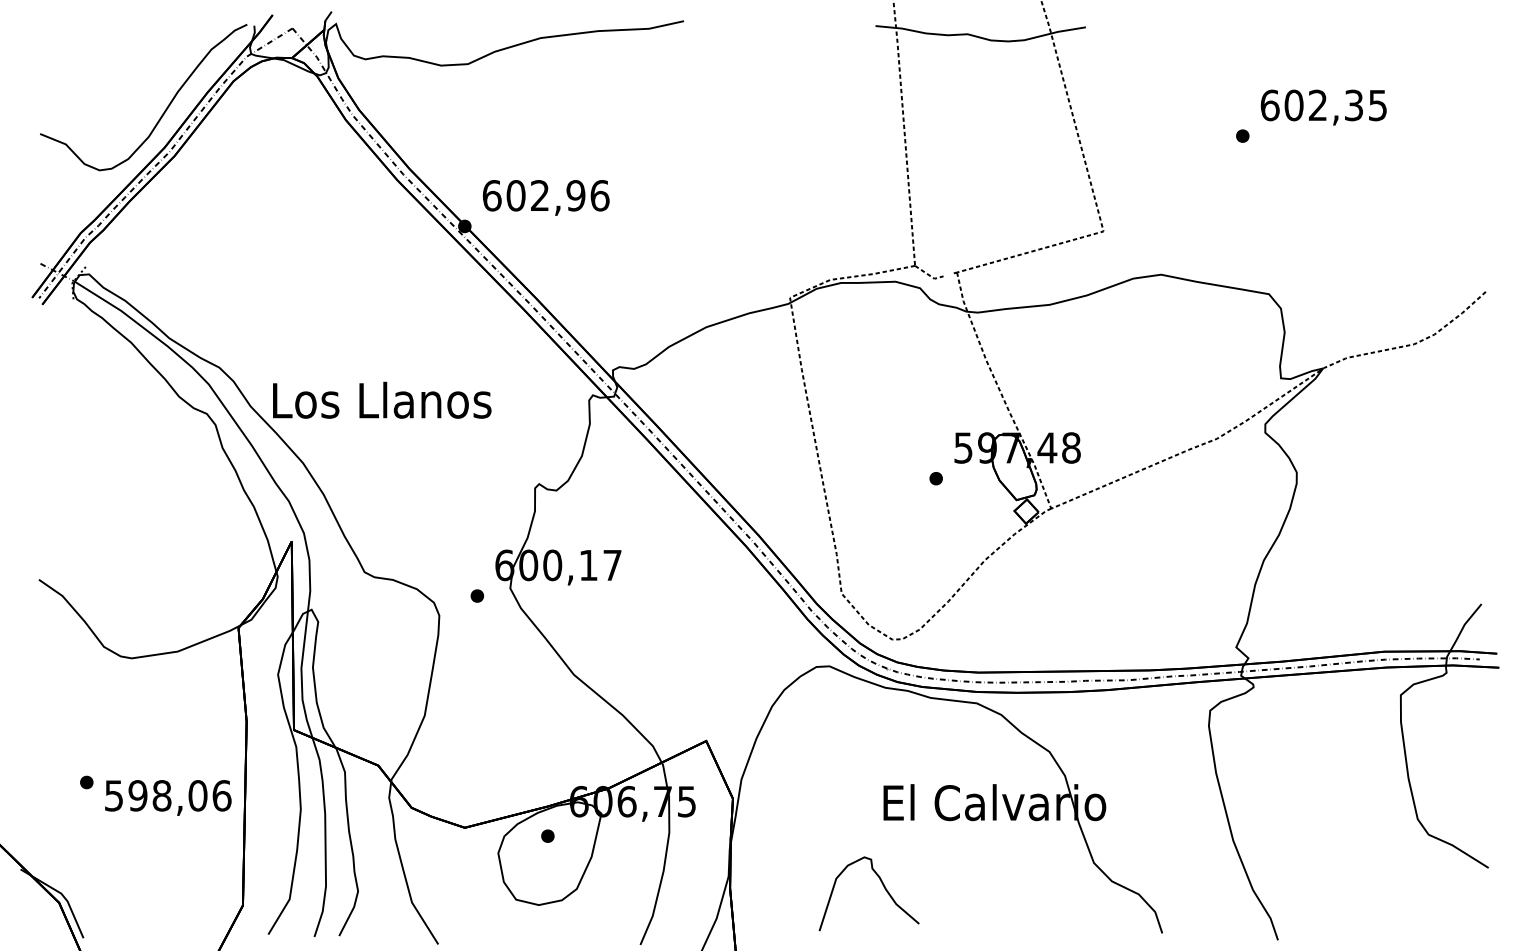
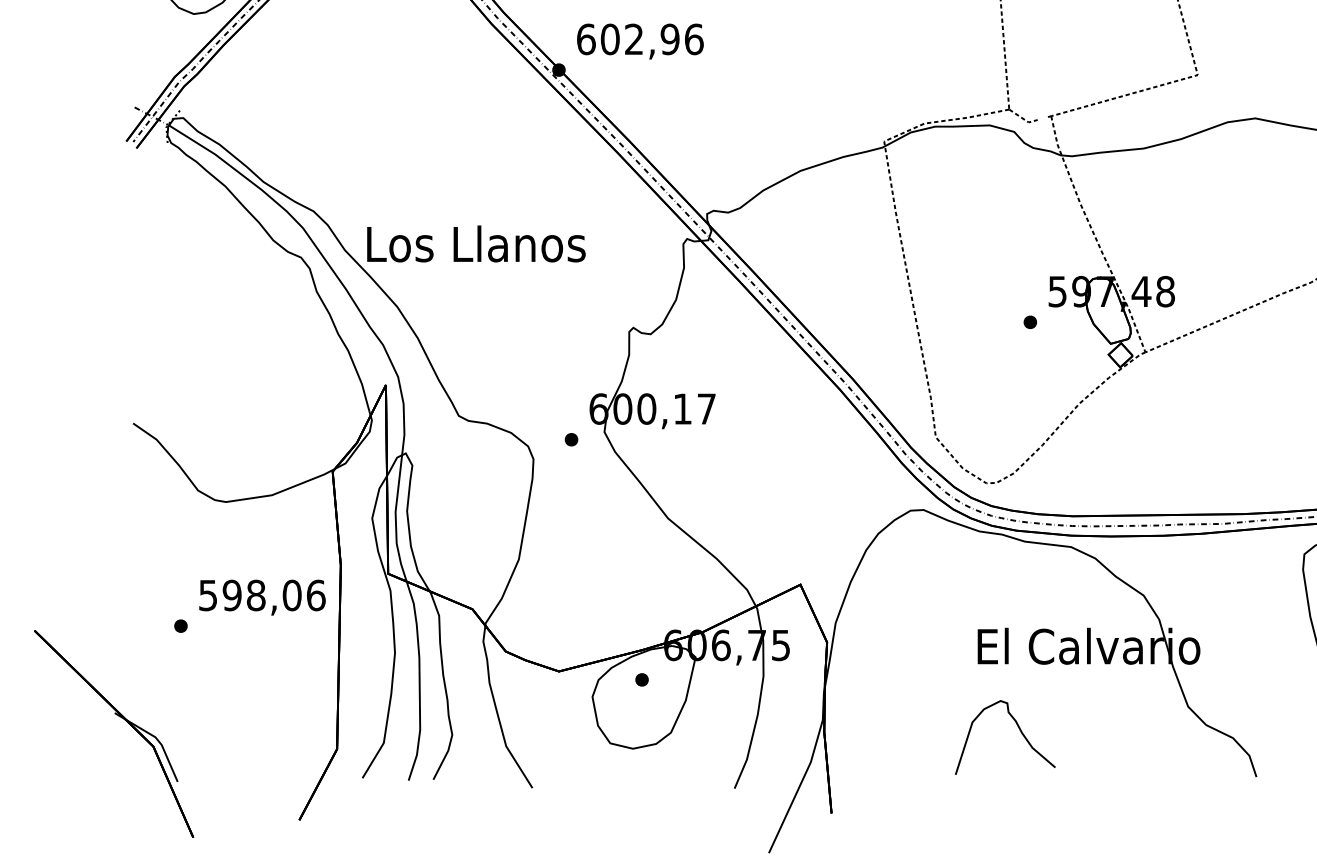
text: (168, 797) -> (262, 597), moved
curve: (882, 885) -> (1018, 729), moved

